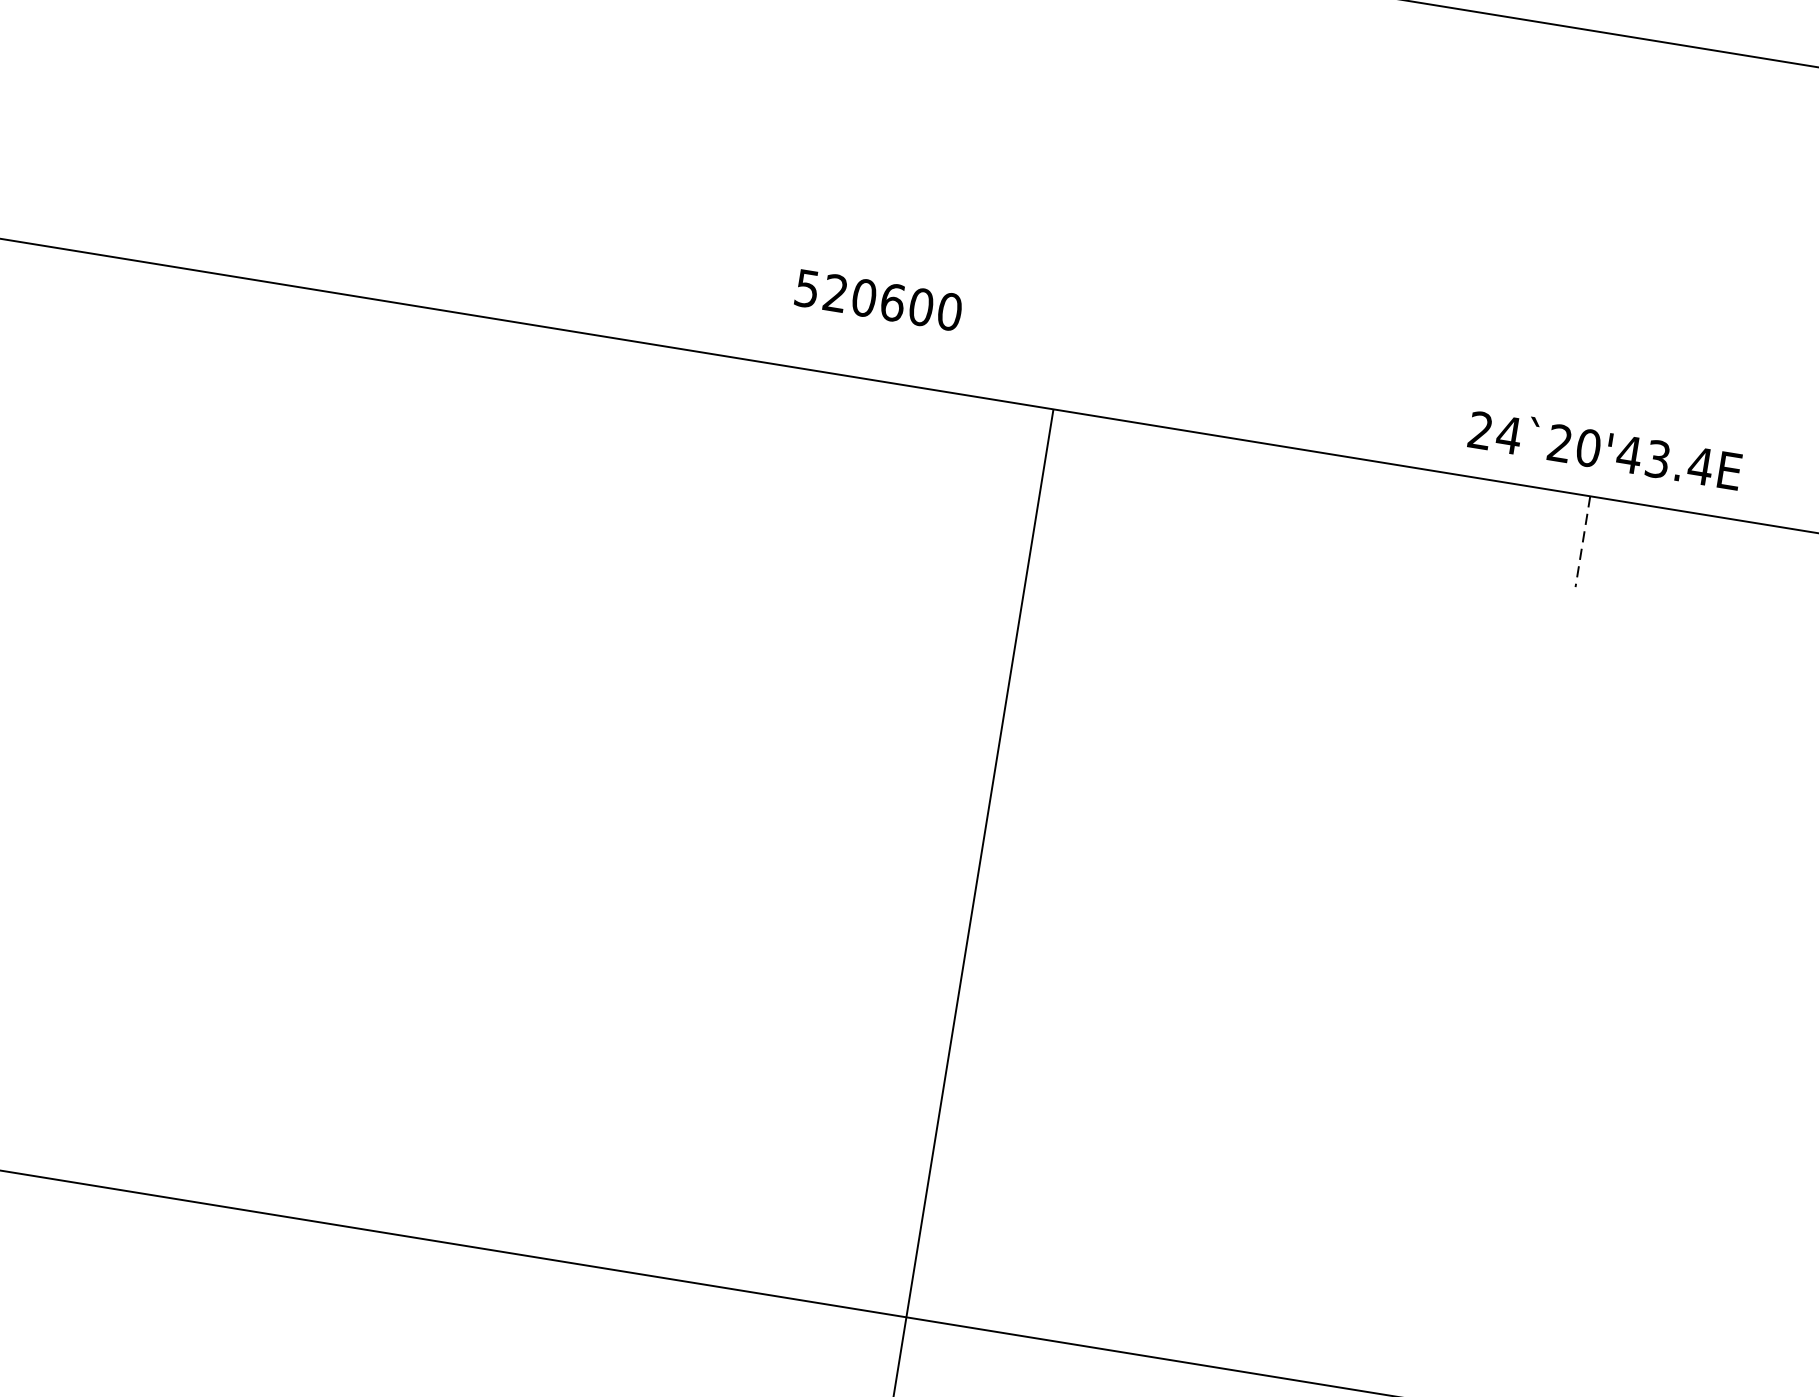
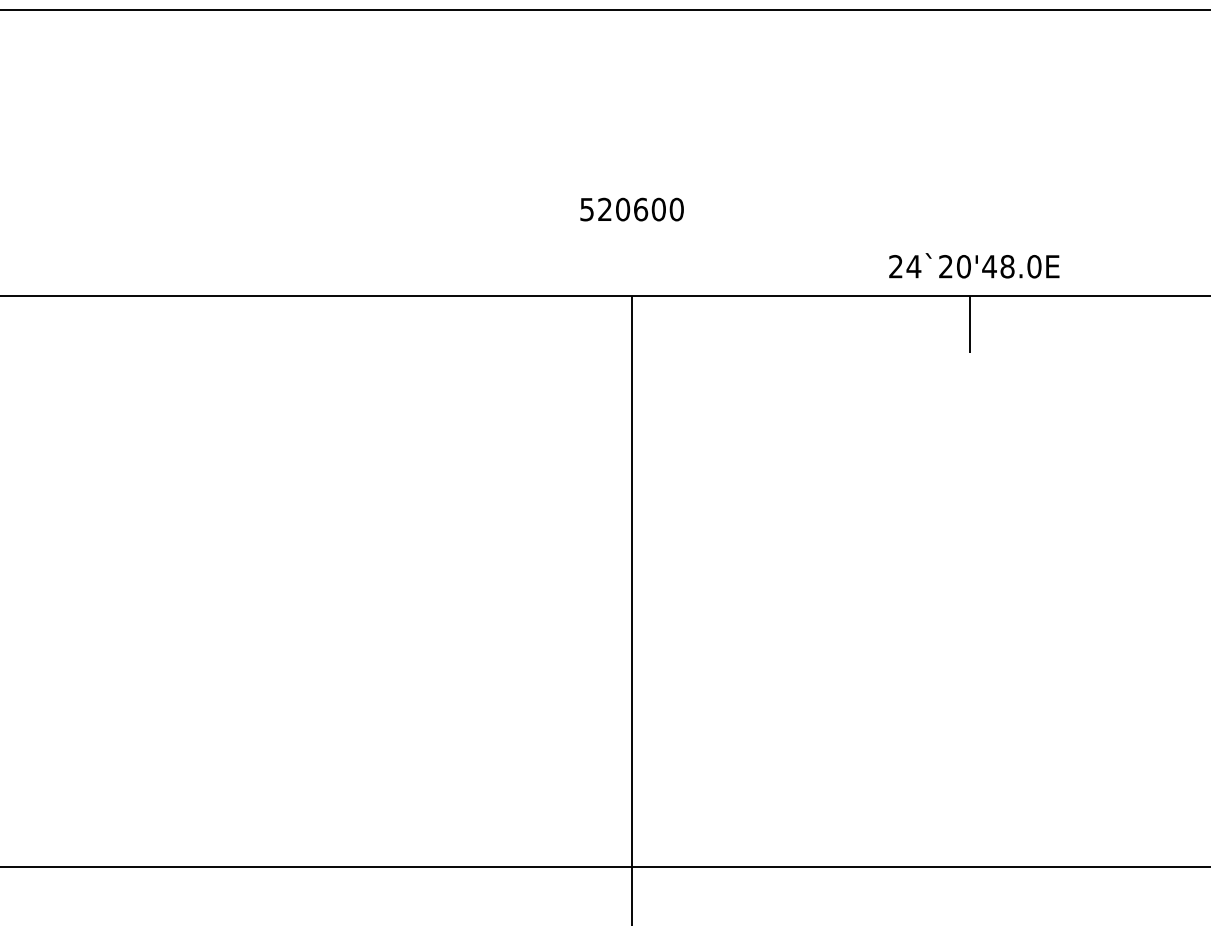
text: (877, 300) -> (631, 209), moved
text: (1678, 462) -> (1020, 266), 24`20'43.4E -> 24`20'48.0E
line: (1582, 541) -> (969, 324), dashed -> solid

